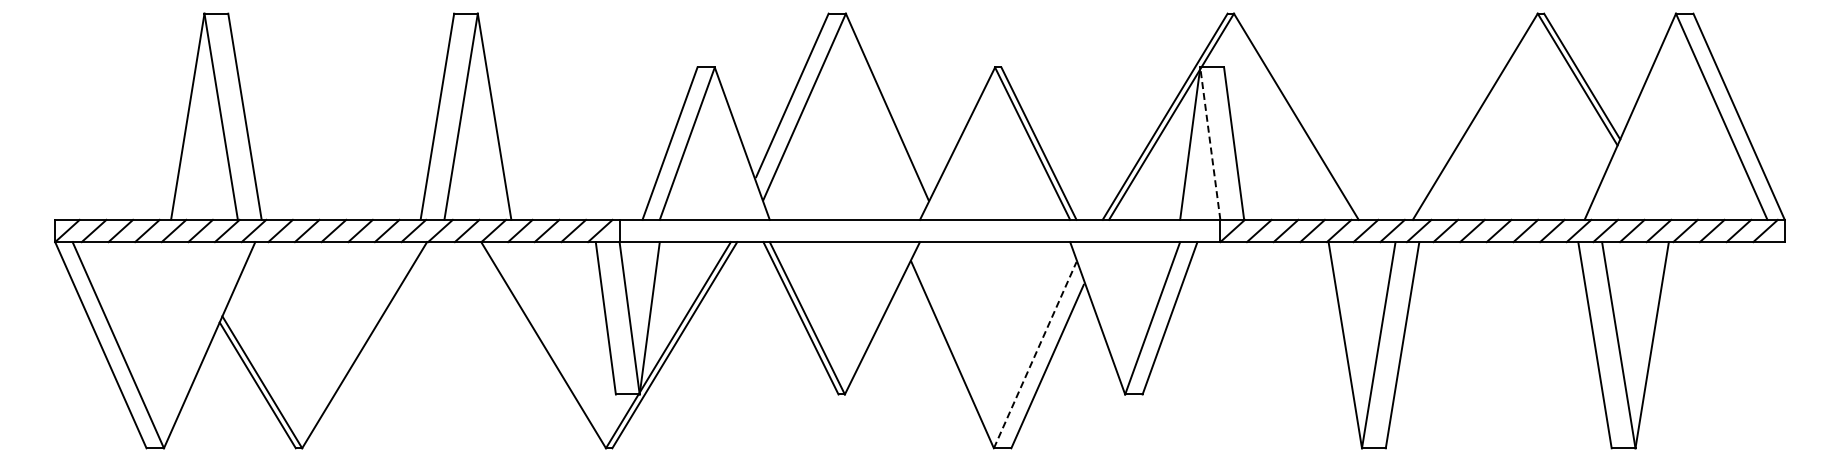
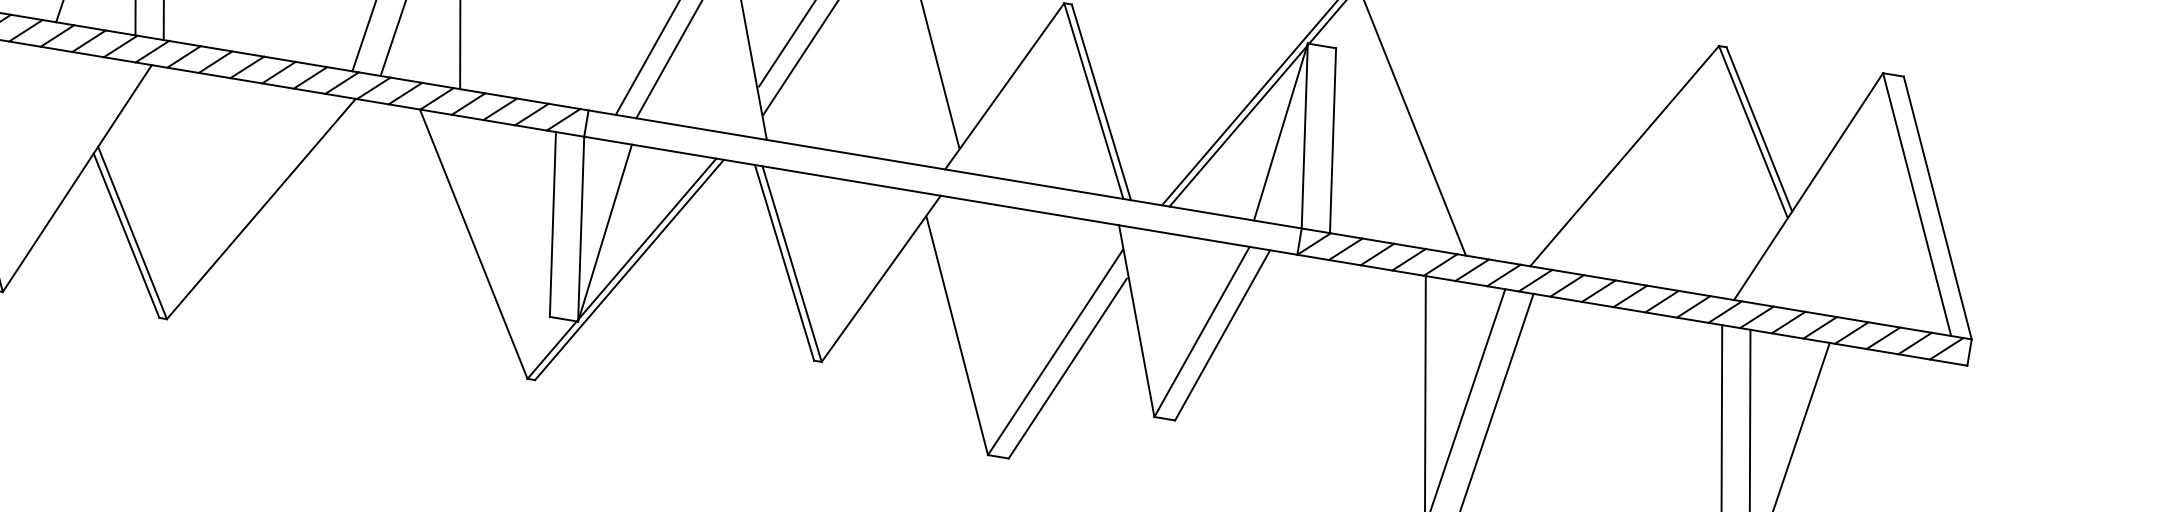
line: (1210, 143) -> (1305, 135), dashed -> solid
line: (1035, 355) -> (1055, 353), dashed -> solid

